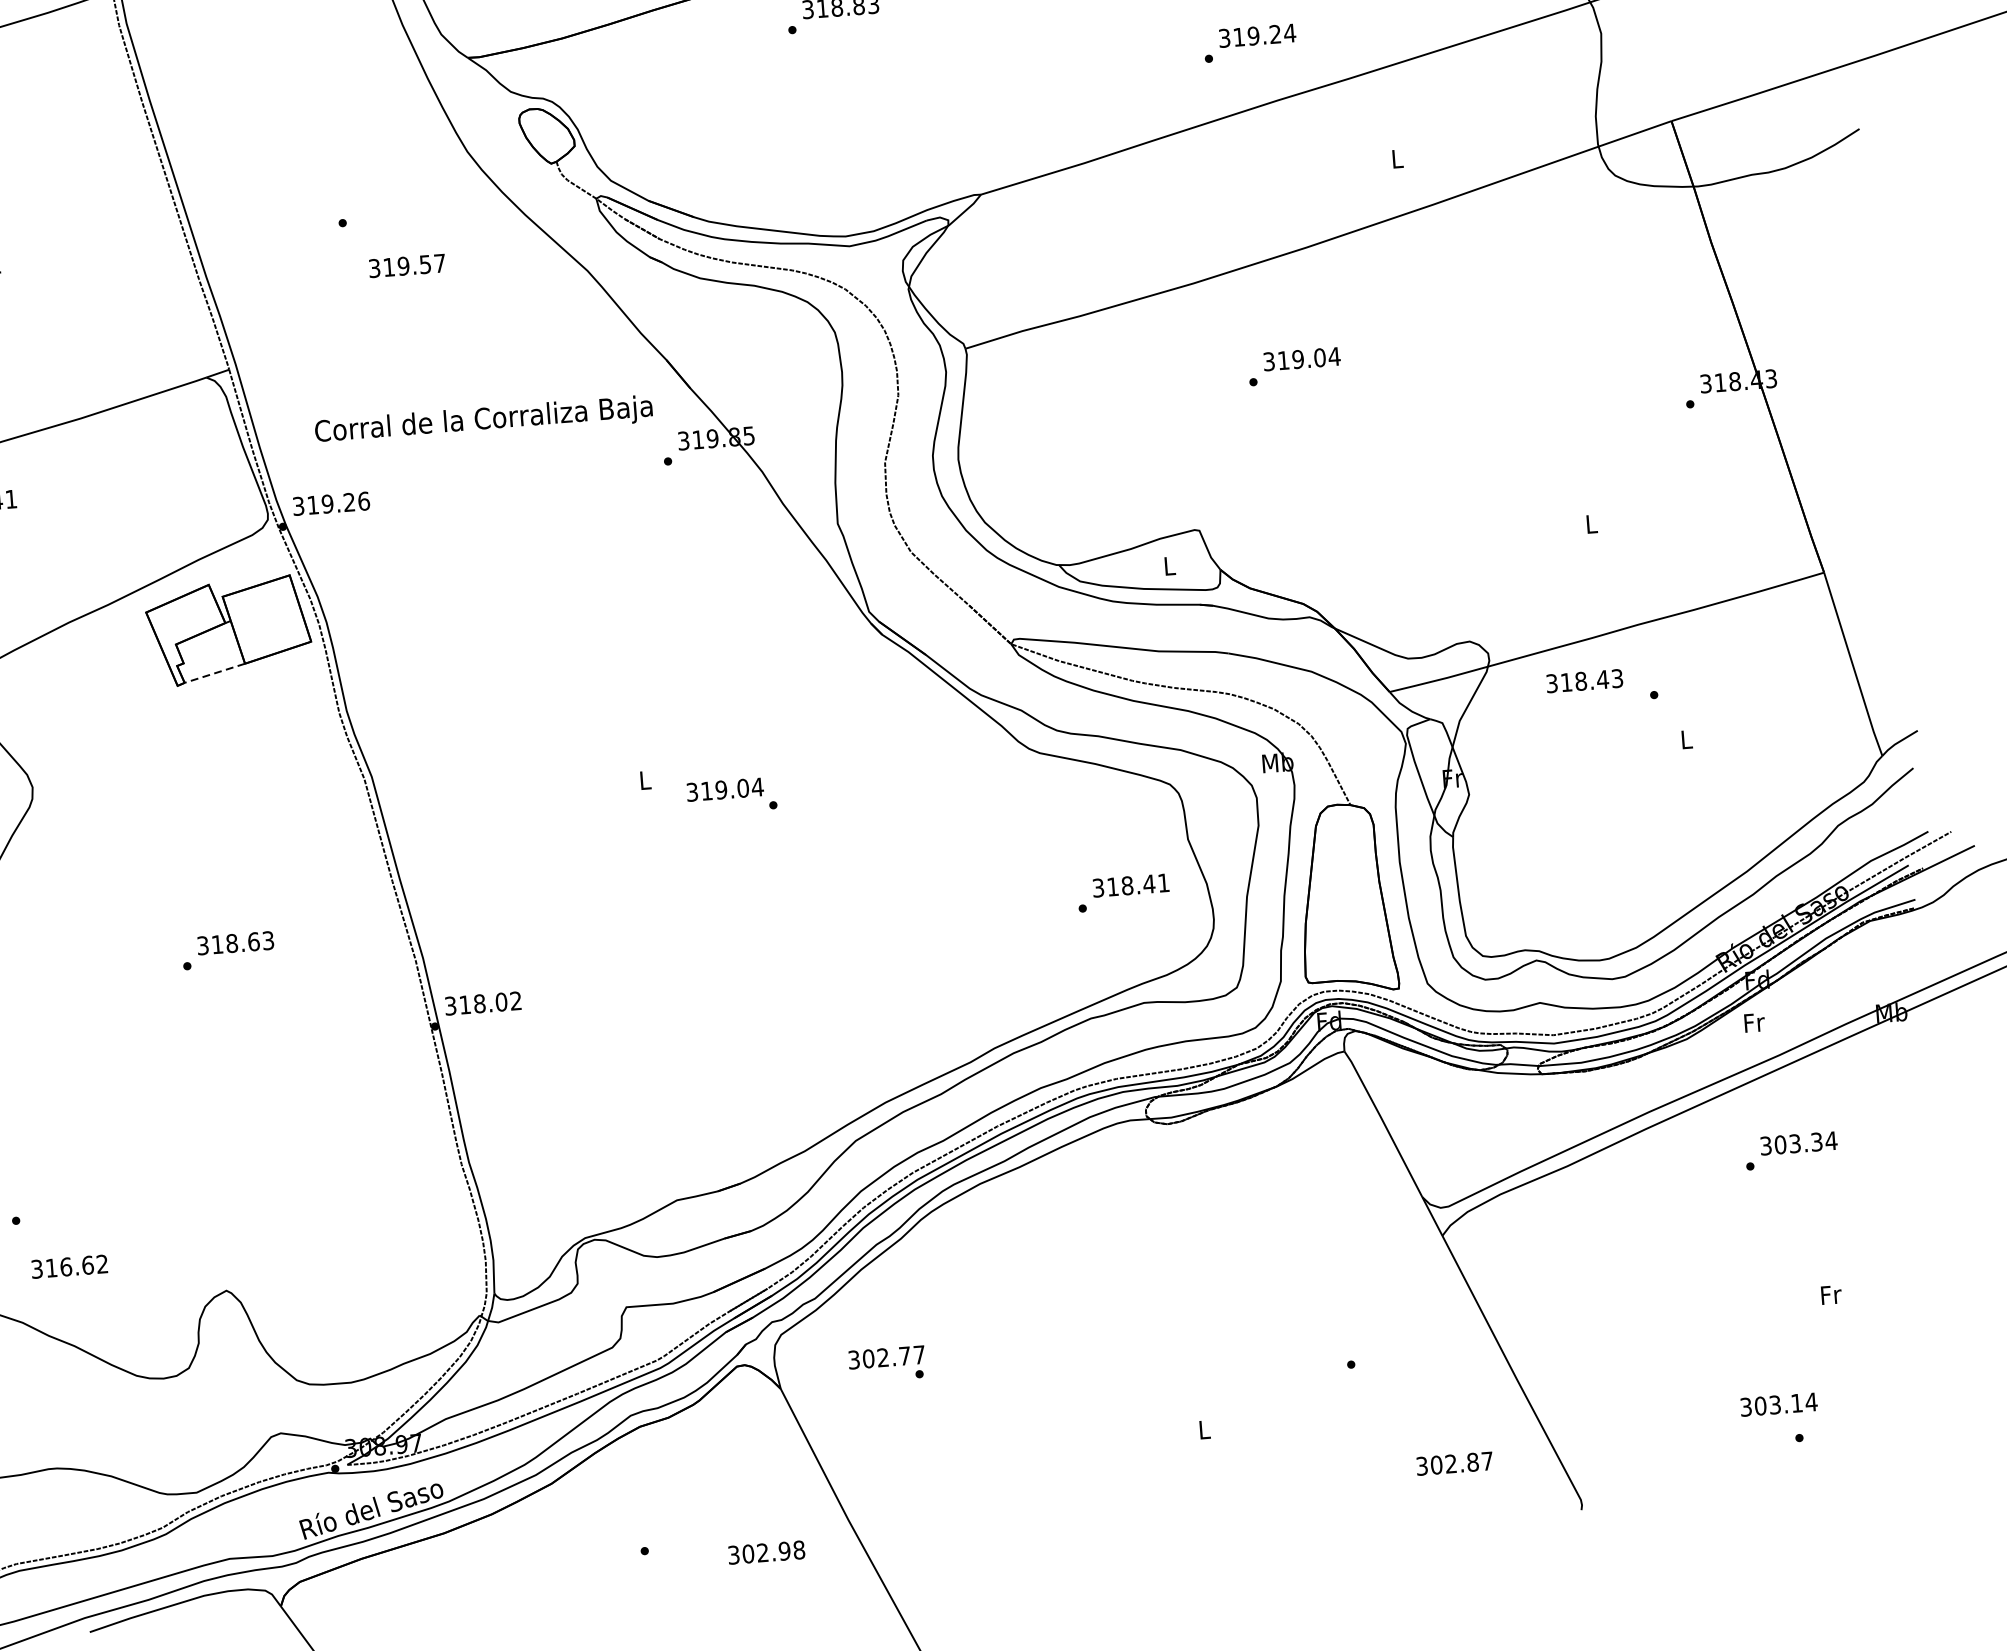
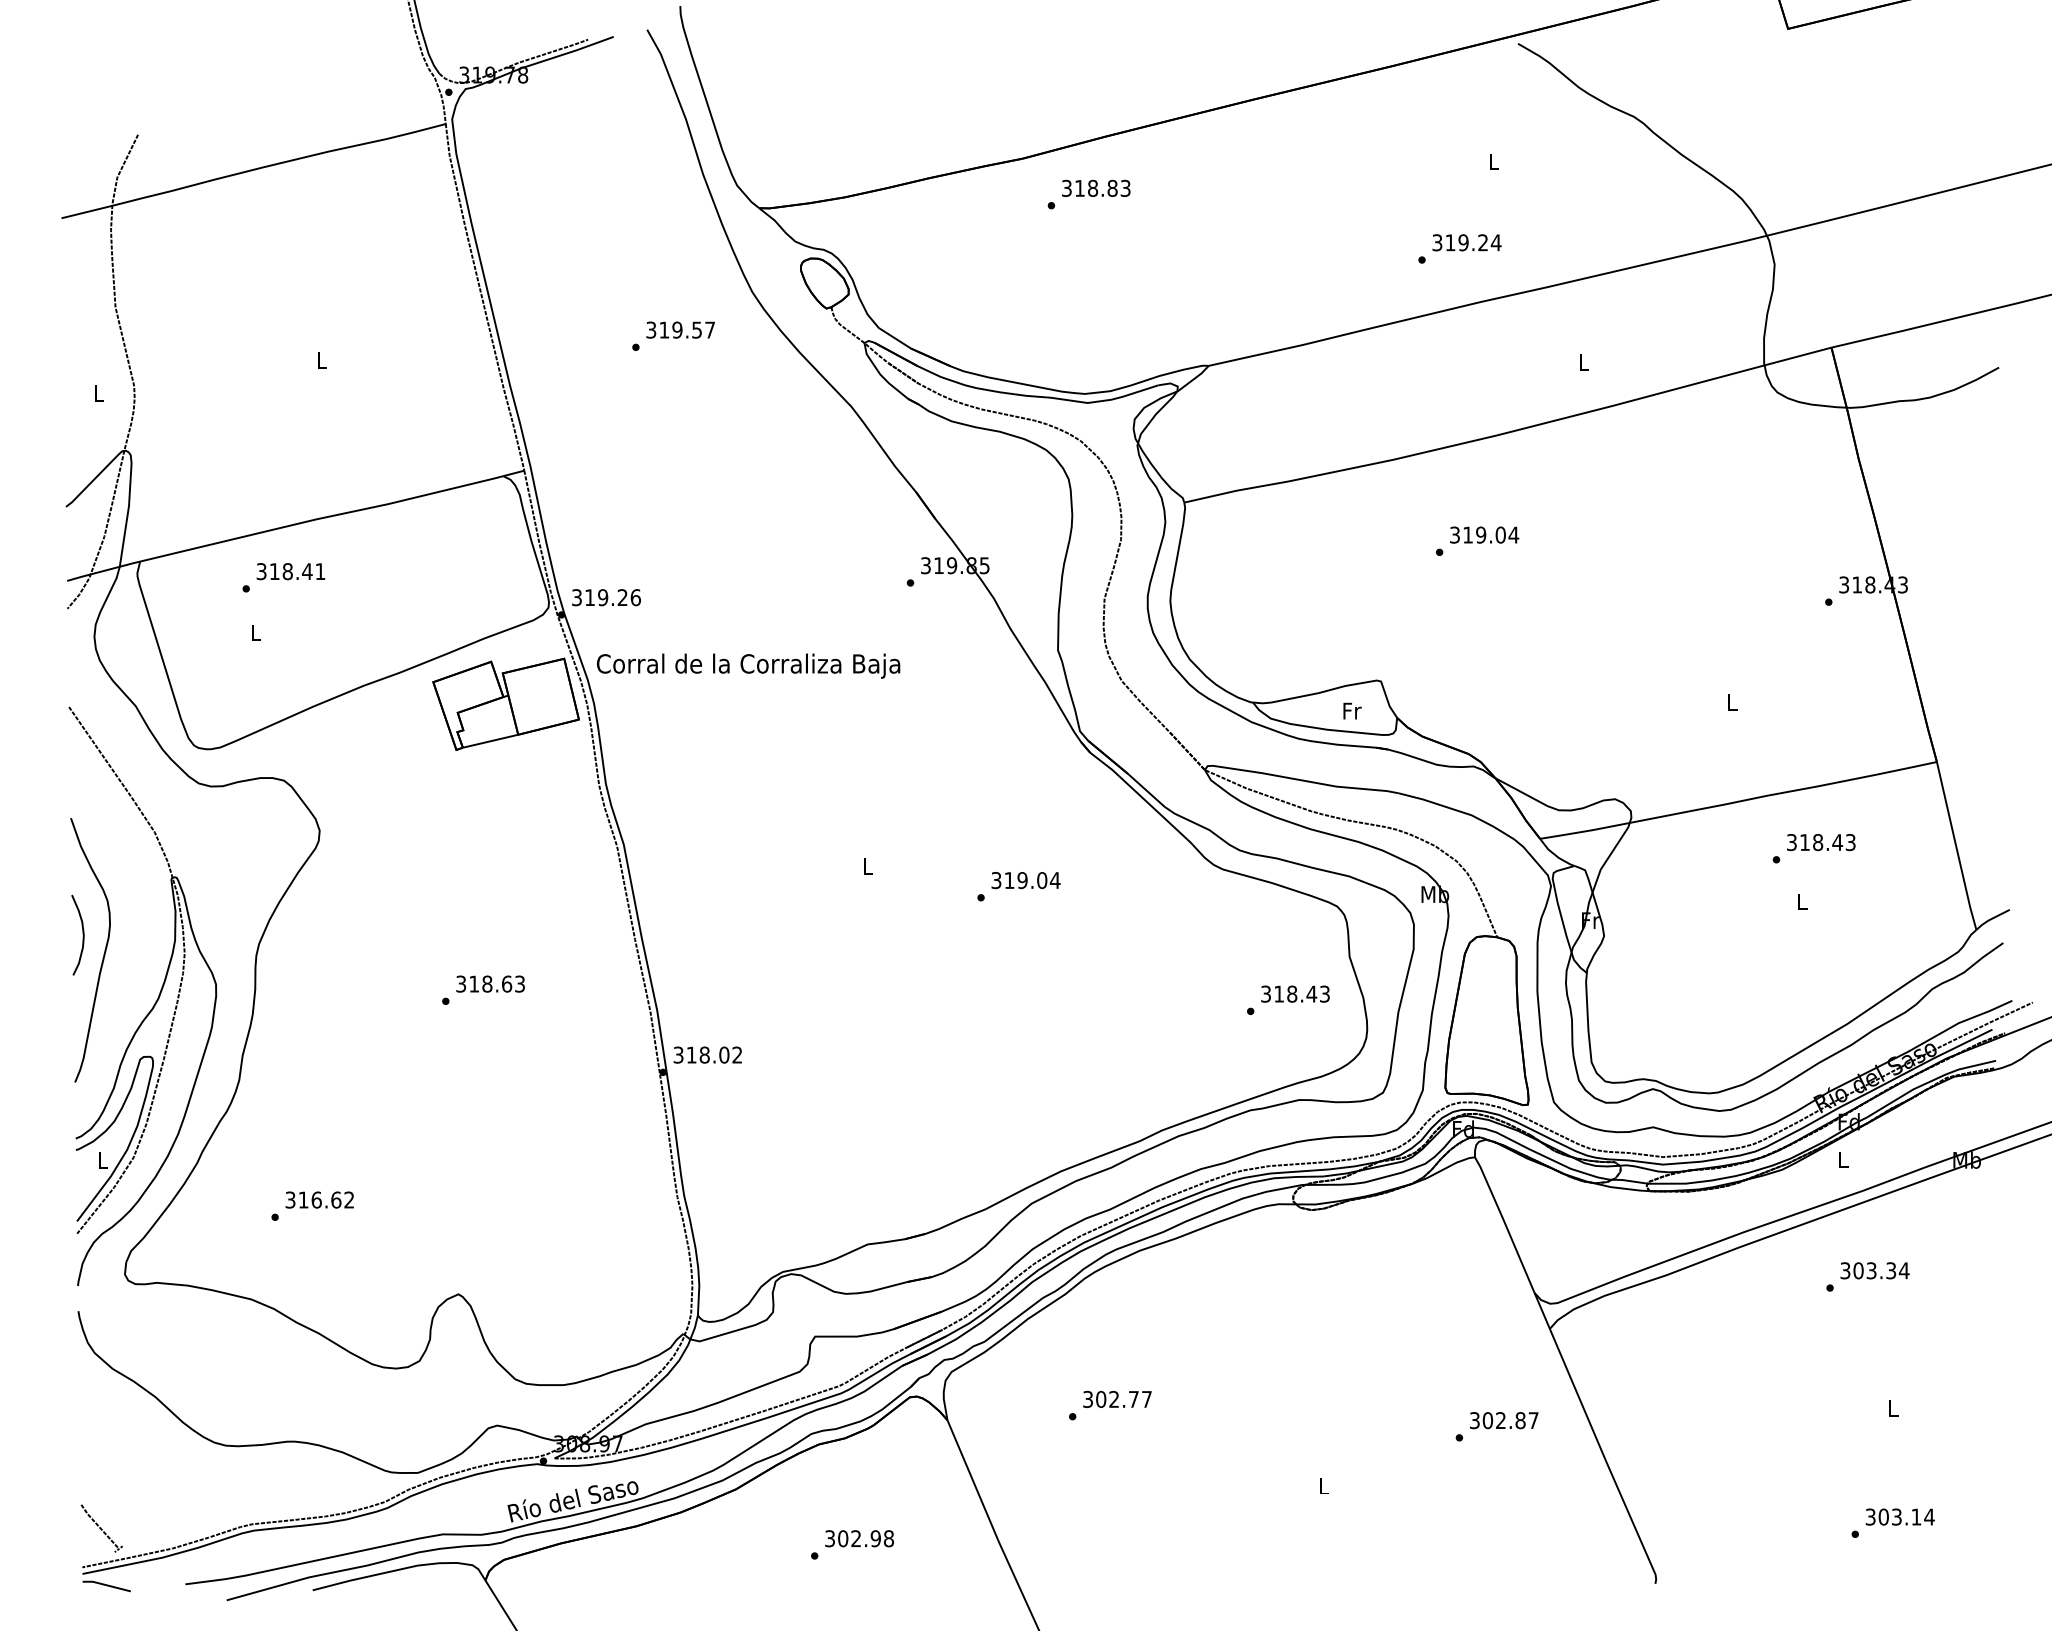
text: (406, 265) -> (680, 329), moved
text: (483, 420) -> (748, 665), moved
text: (1170, 565) -> (1352, 710), L -> Fr
line: (214, 673) -> (490, 741), dashed -> solid
text: (1584, 681) -> (1821, 842), moved
text: (724, 789) -> (1025, 880), moved
text: (1163, 882) -> (1324, 993), 318.41 -> 318.43
text: (1754, 1022) -> (1843, 1159), Fr -> L
text: (69, 1266) -> (319, 1199), moved
text: (1831, 1294) -> (1893, 1408), Fr -> L
text: (886, 1356) -> (1117, 1398), moved
text: (1778, 1404) -> (1899, 1516), moved
text: (1455, 1463) -> (1504, 1420), moved
text: (766, 1552) -> (859, 1538), moved

